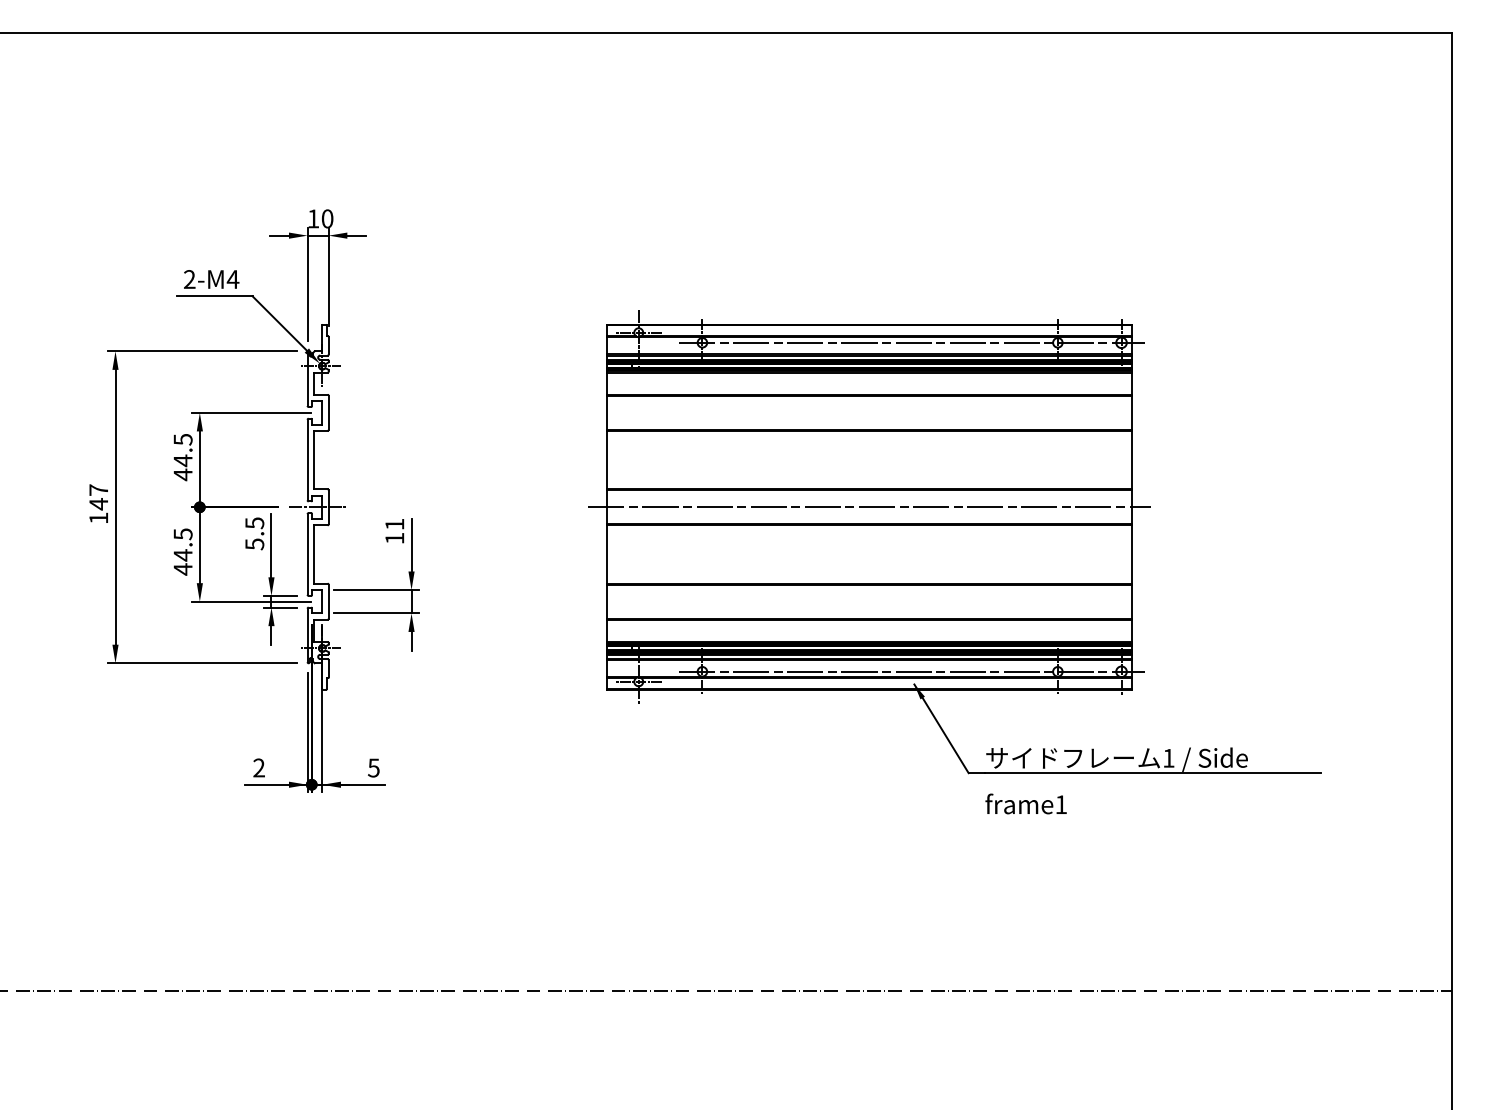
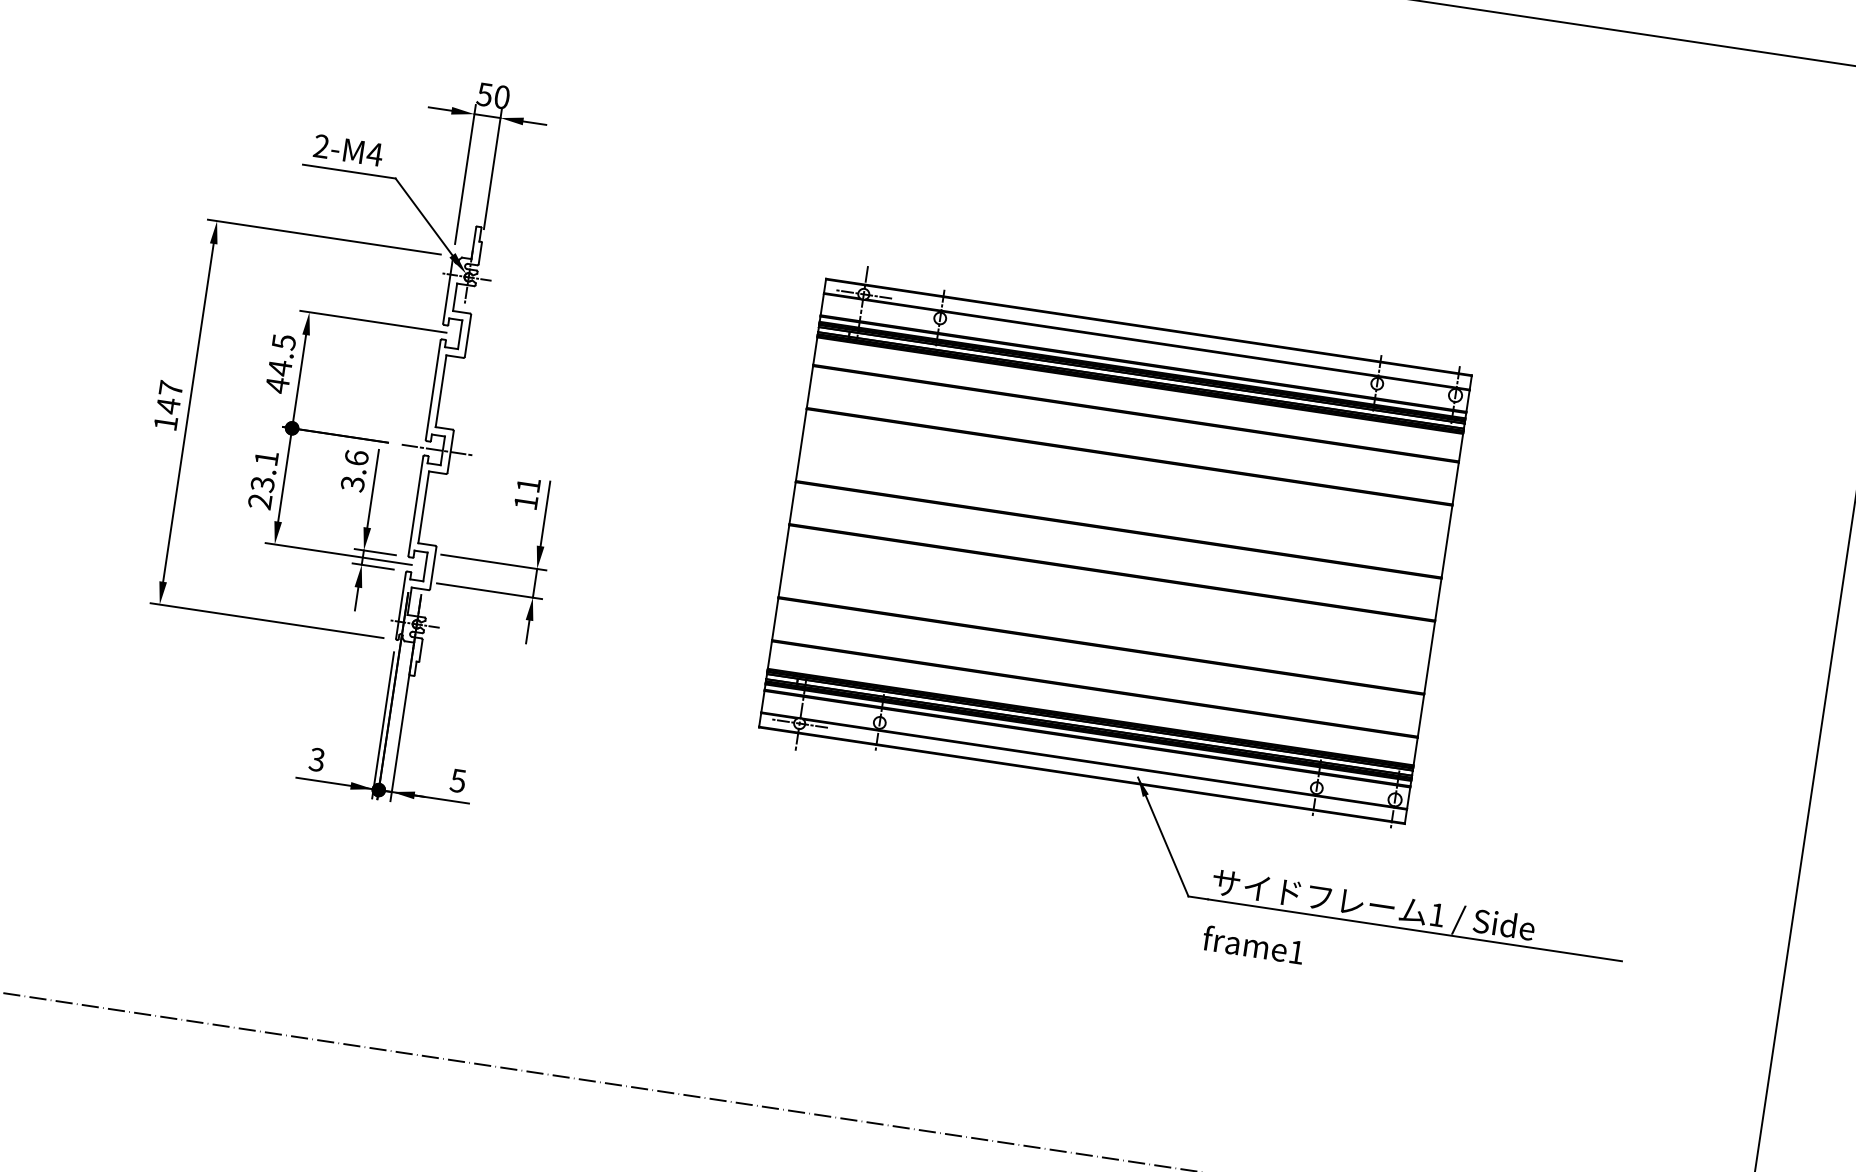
text: (313, 218) -> (484, 94), 10 -> 50
line: (912, 342) -> (1198, 356), removed
line: (869, 507) -> (1115, 551), removed
text: (254, 533) -> (354, 470), 5.5 -> 3.6
text: (182, 551) -> (262, 479), 44.5 -> 23.1
line: (912, 671) -> (1138, 761), removed
text: (258, 768) -> (316, 760), 2 -> 3

